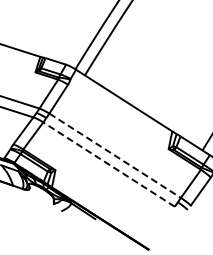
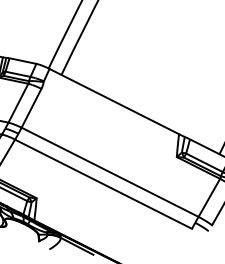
line: (115, 156) -> (110, 173), dashed -> solid
line: (108, 164) -> (102, 184), dashed -> solid

